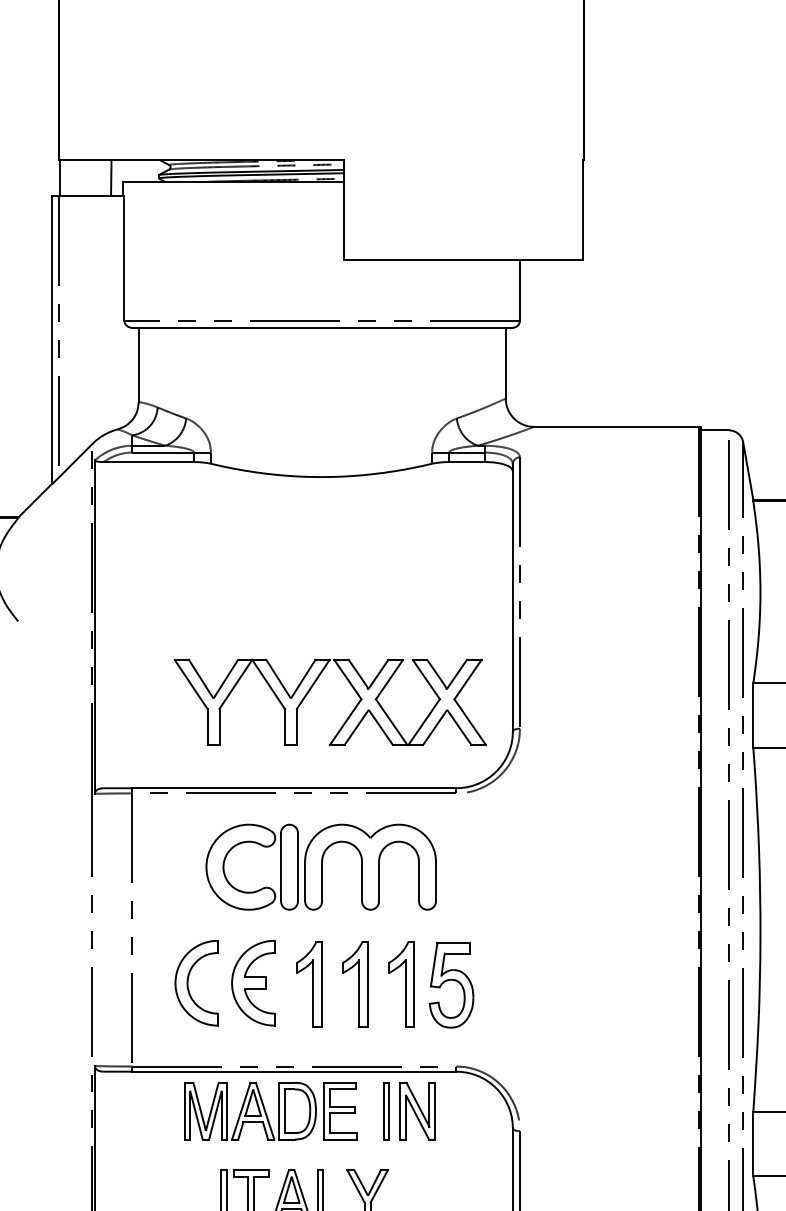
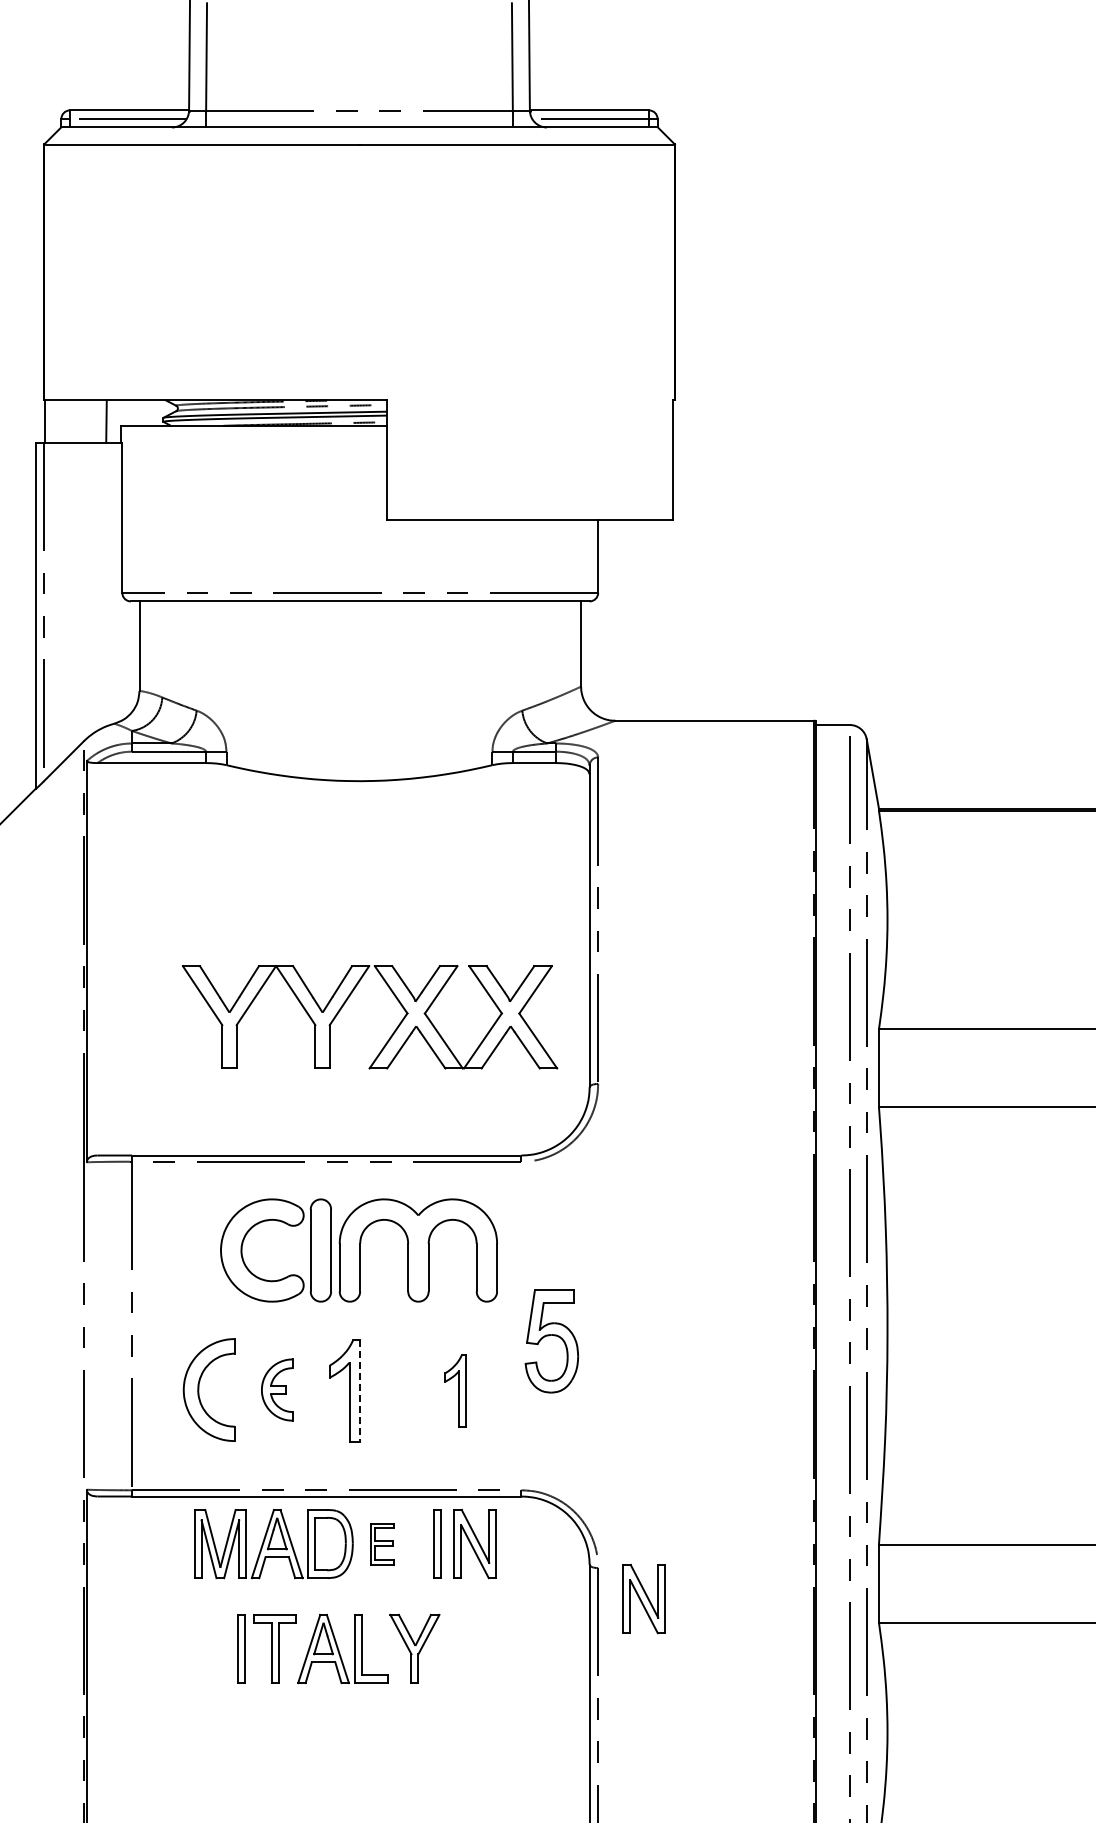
part: (349, 714) -> (393, 1031), moved
part: (252, 982) -> (276, 1389), size x0.6
part: (355, 983) -> (400, 1390), removed
part: (401, 983) -> (455, 1390), size x0.7
line: (322, 984) -> (360, 1391), solid -> dashed
part: (451, 985) -> (551, 1341), moved
part: (340, 1110) -> (382, 1543), size x0.6
part: (557, 1157) -> (643, 1599), added

